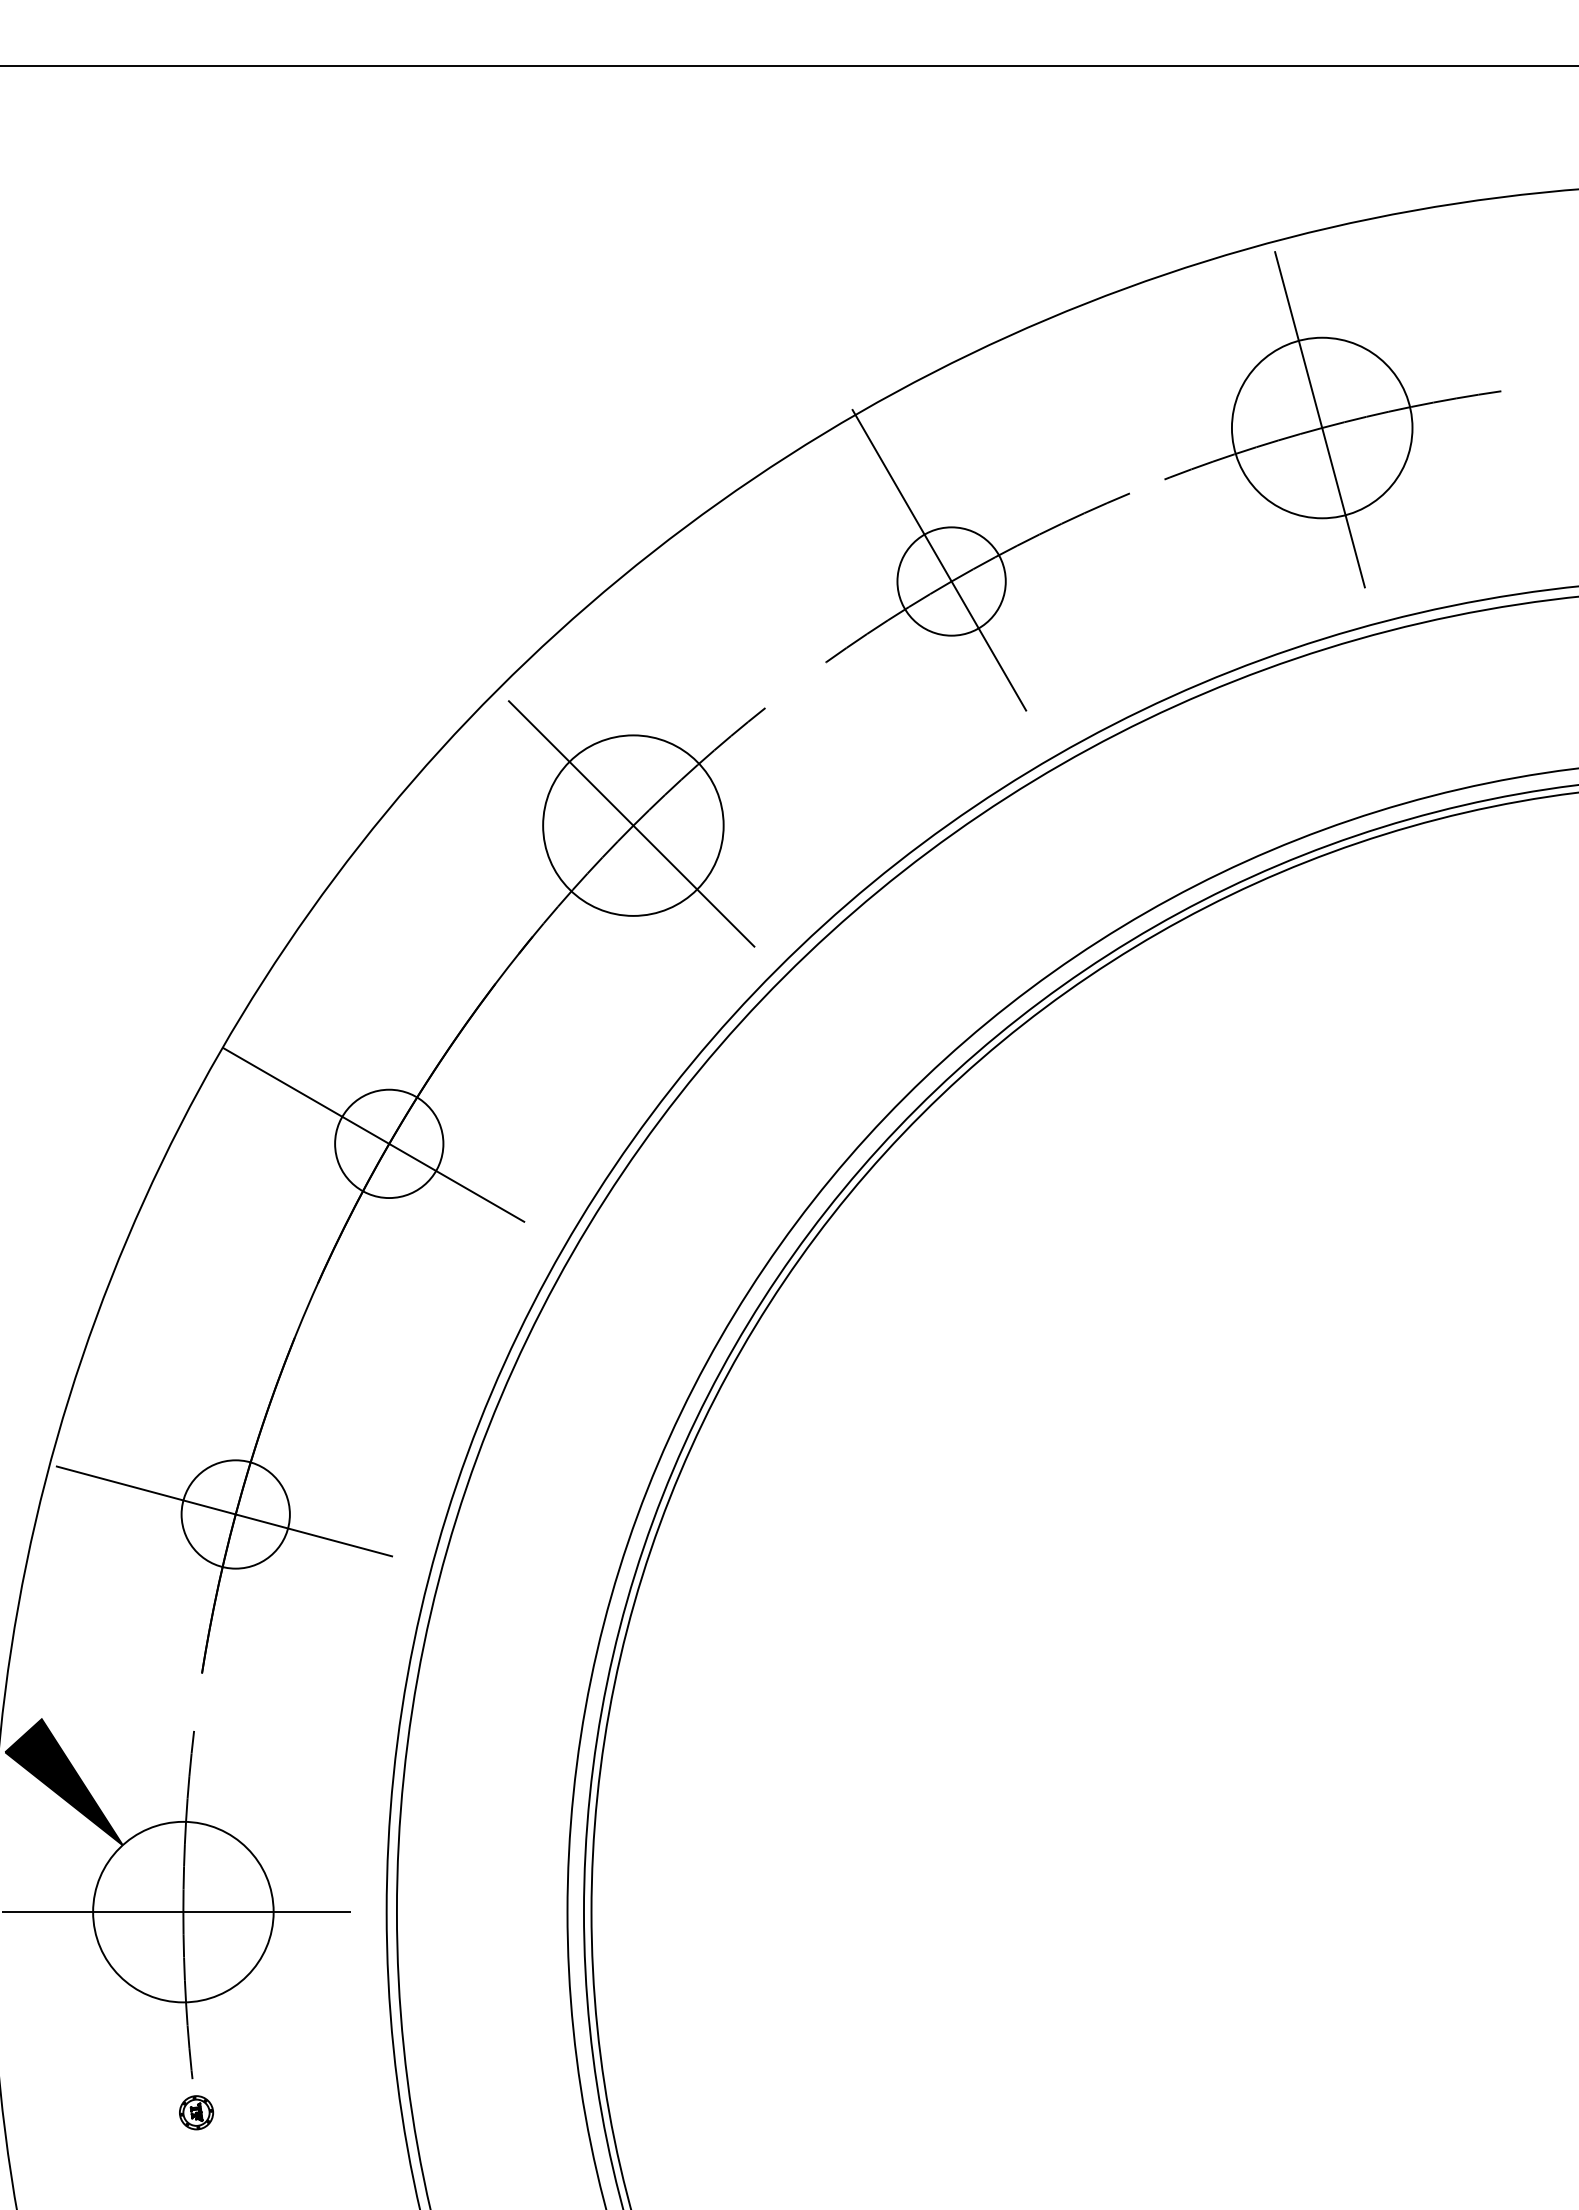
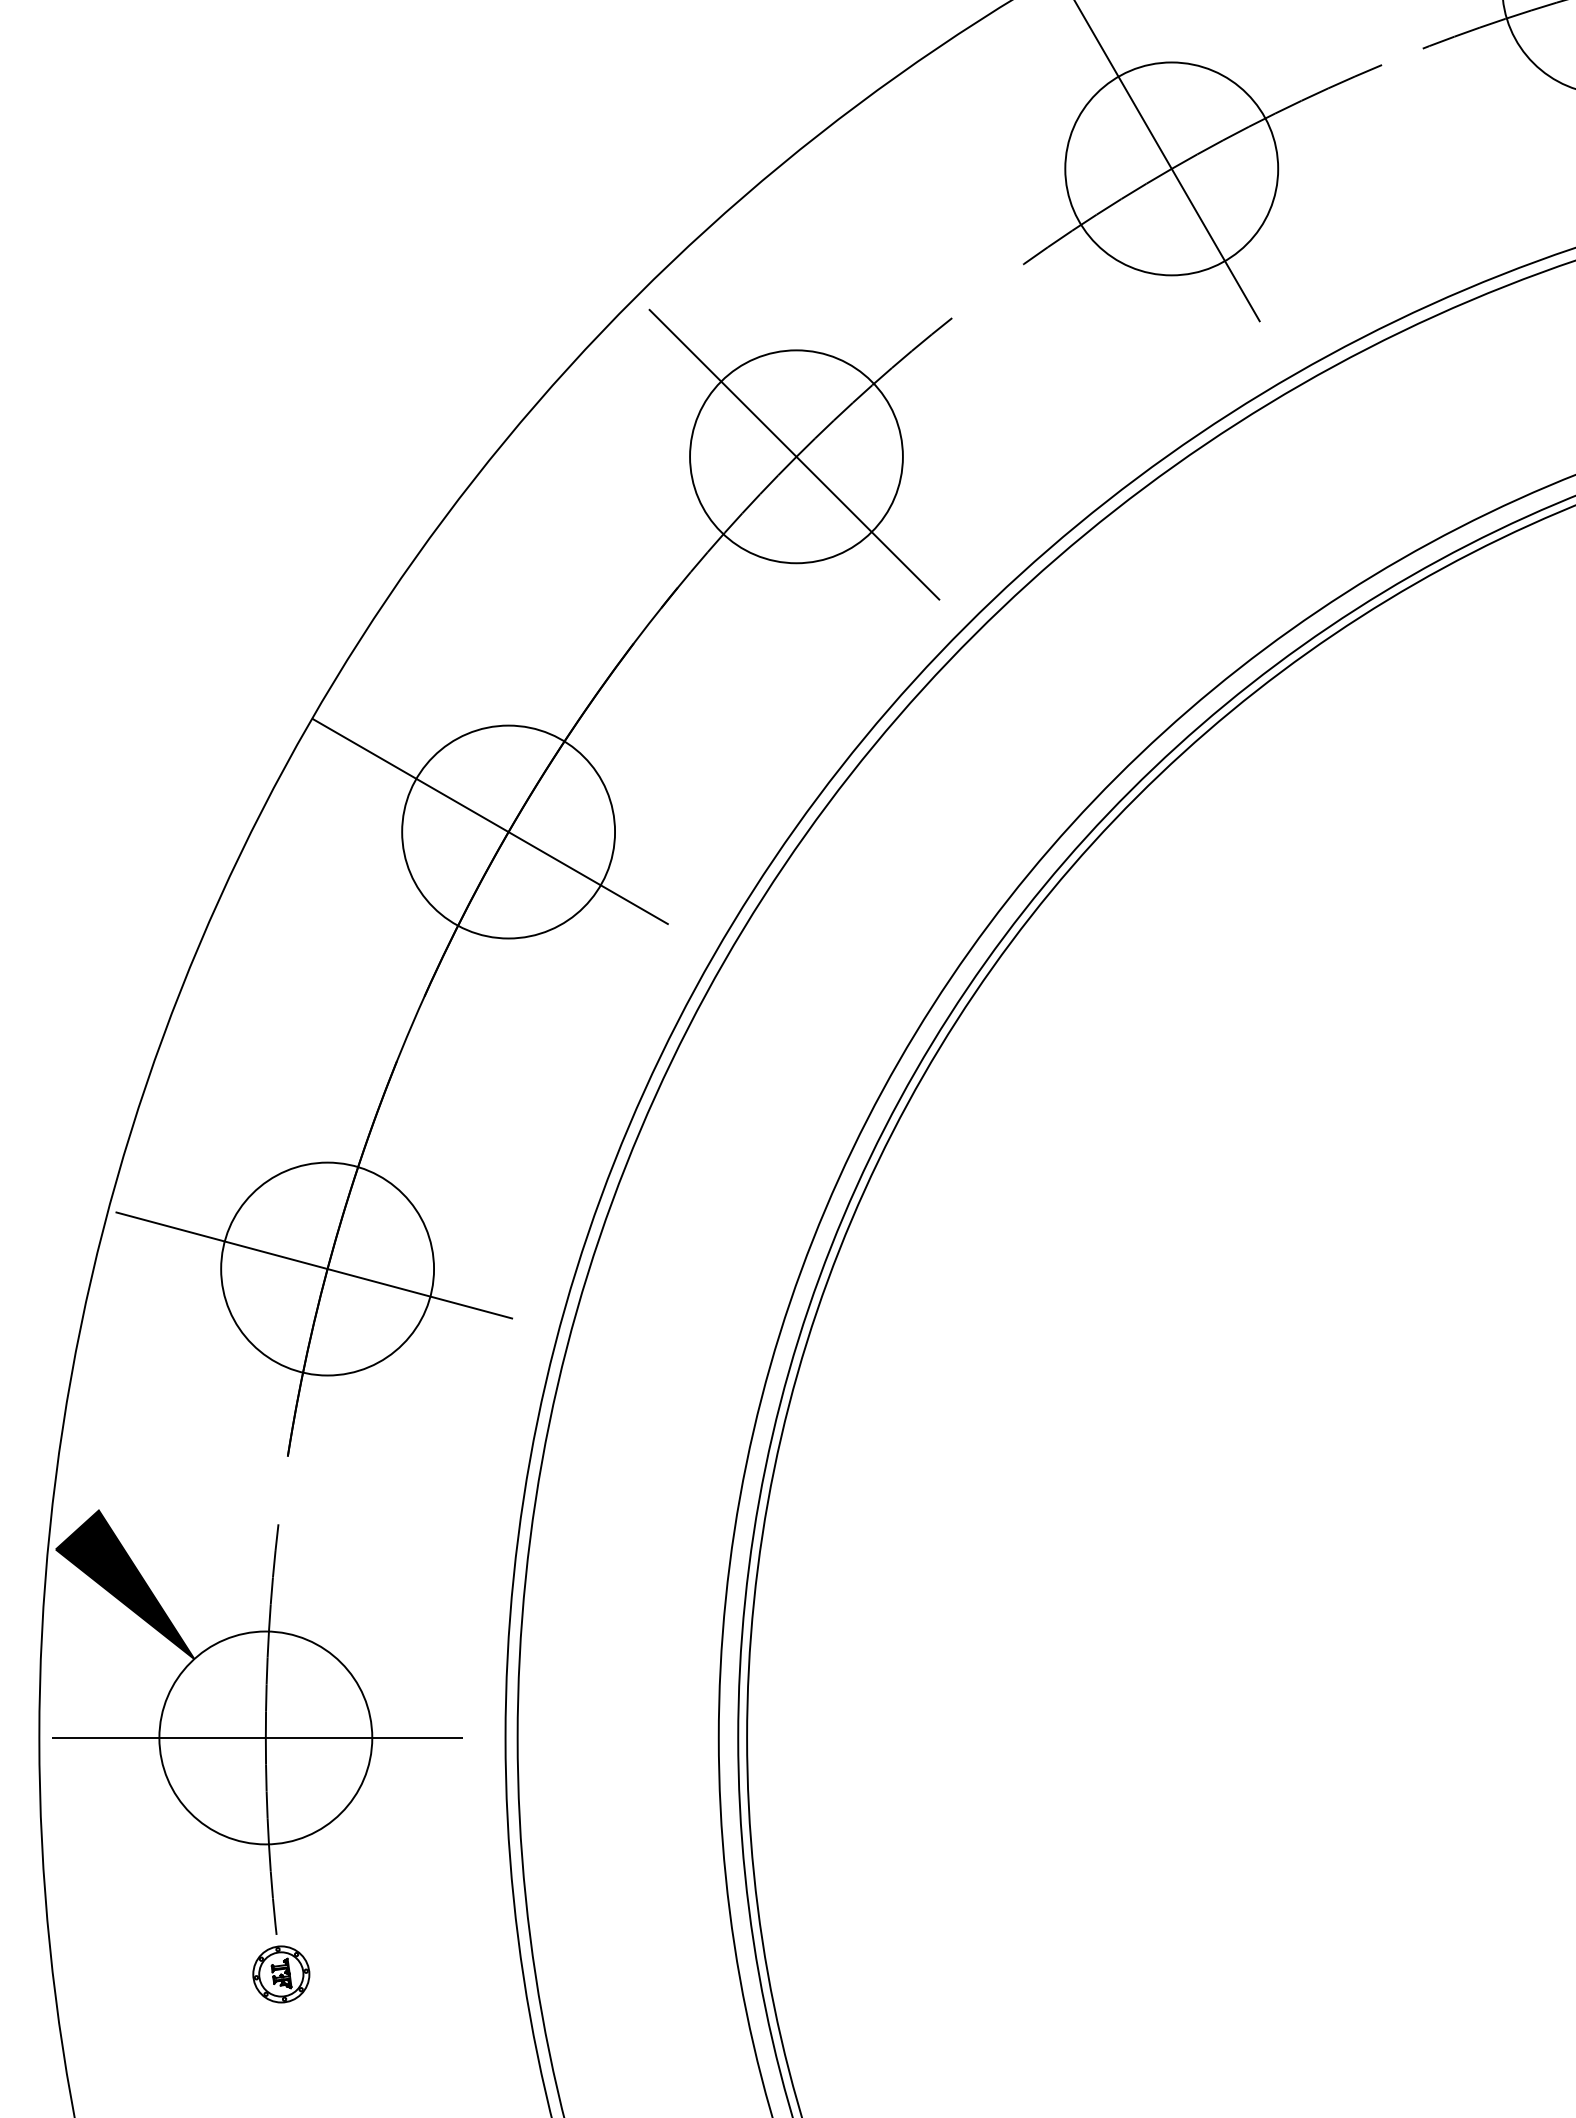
circle: (951, 581) -> (1171, 168), size x1.67
circle: (389, 1143) -> (508, 831), size x1.67
circle: (235, 1514) -> (327, 1269), size x1.67
part: (196, 2112) -> (281, 1974), size x1.43

